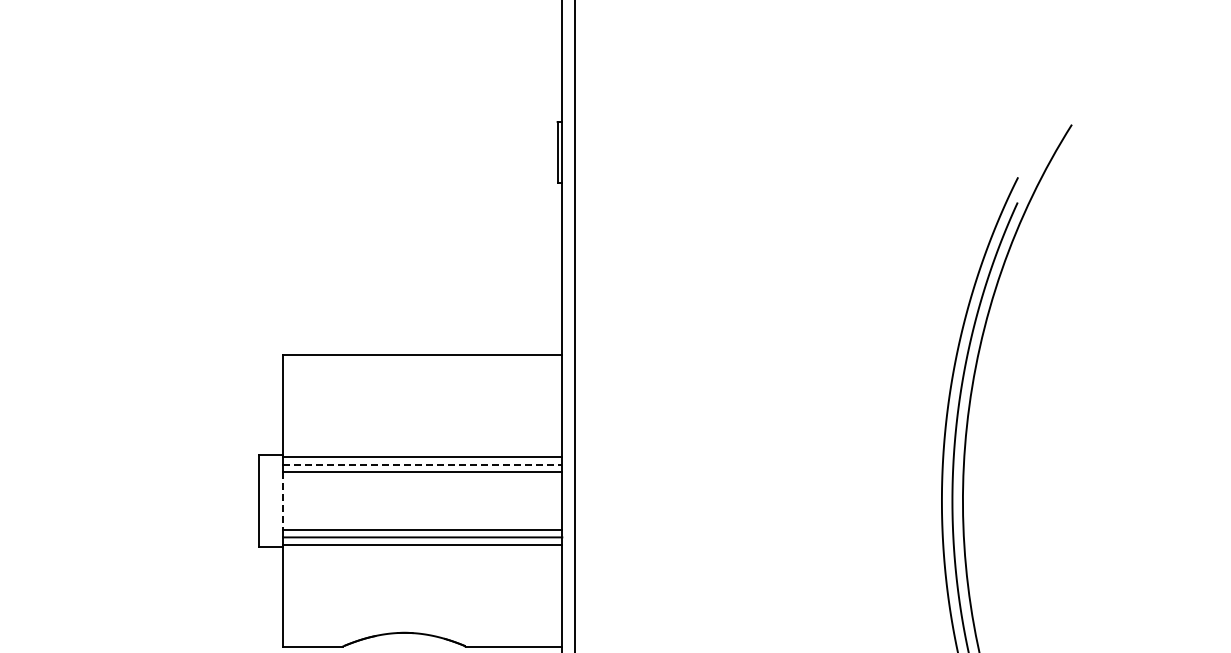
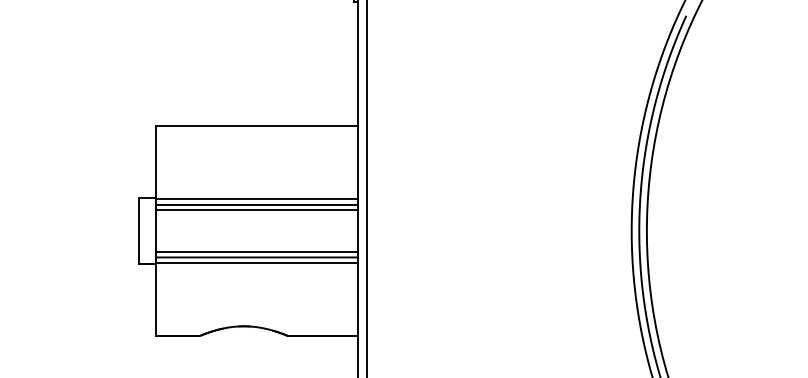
line: (422, 464) -> (256, 204), dashed -> solid
line: (283, 500) -> (156, 230), dashed -> solid

